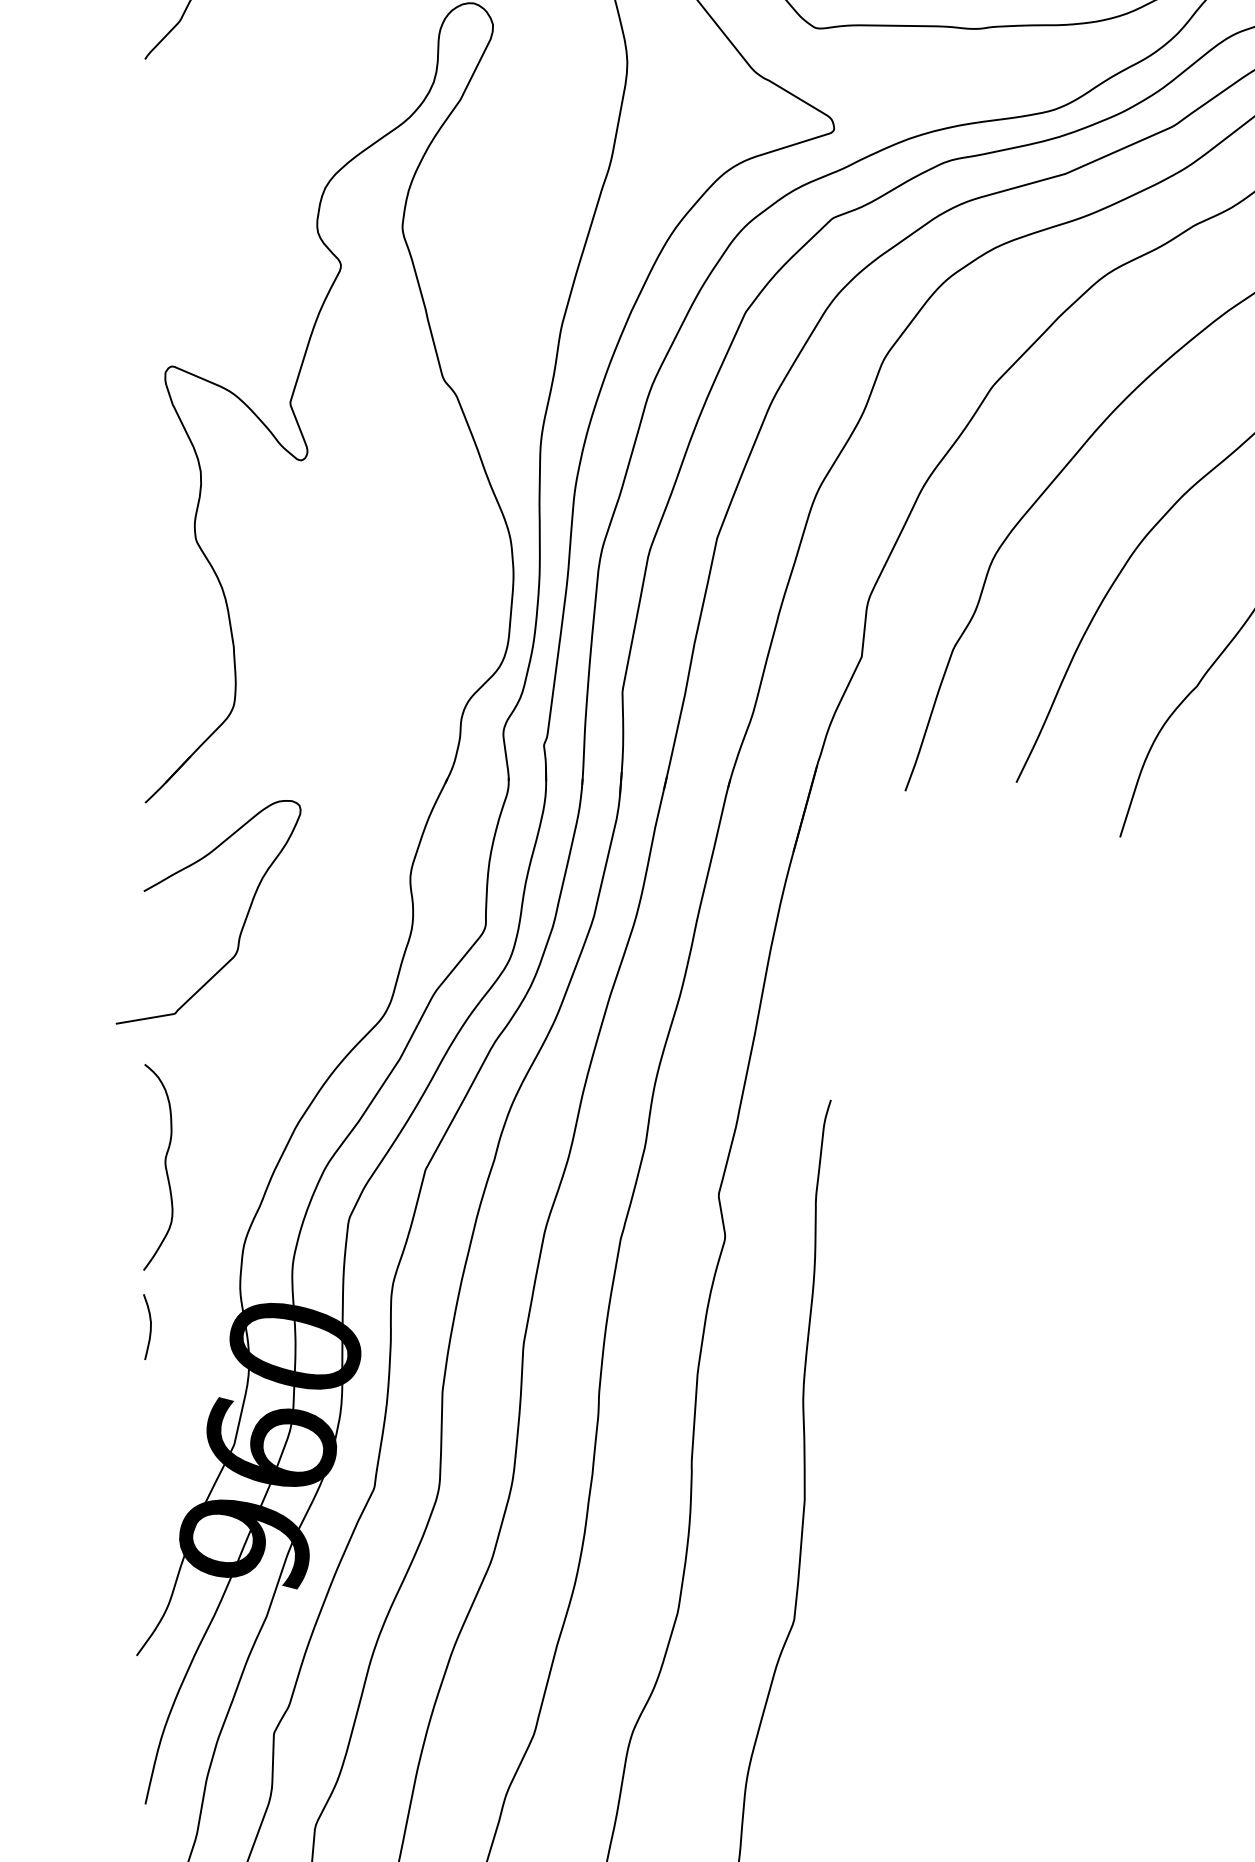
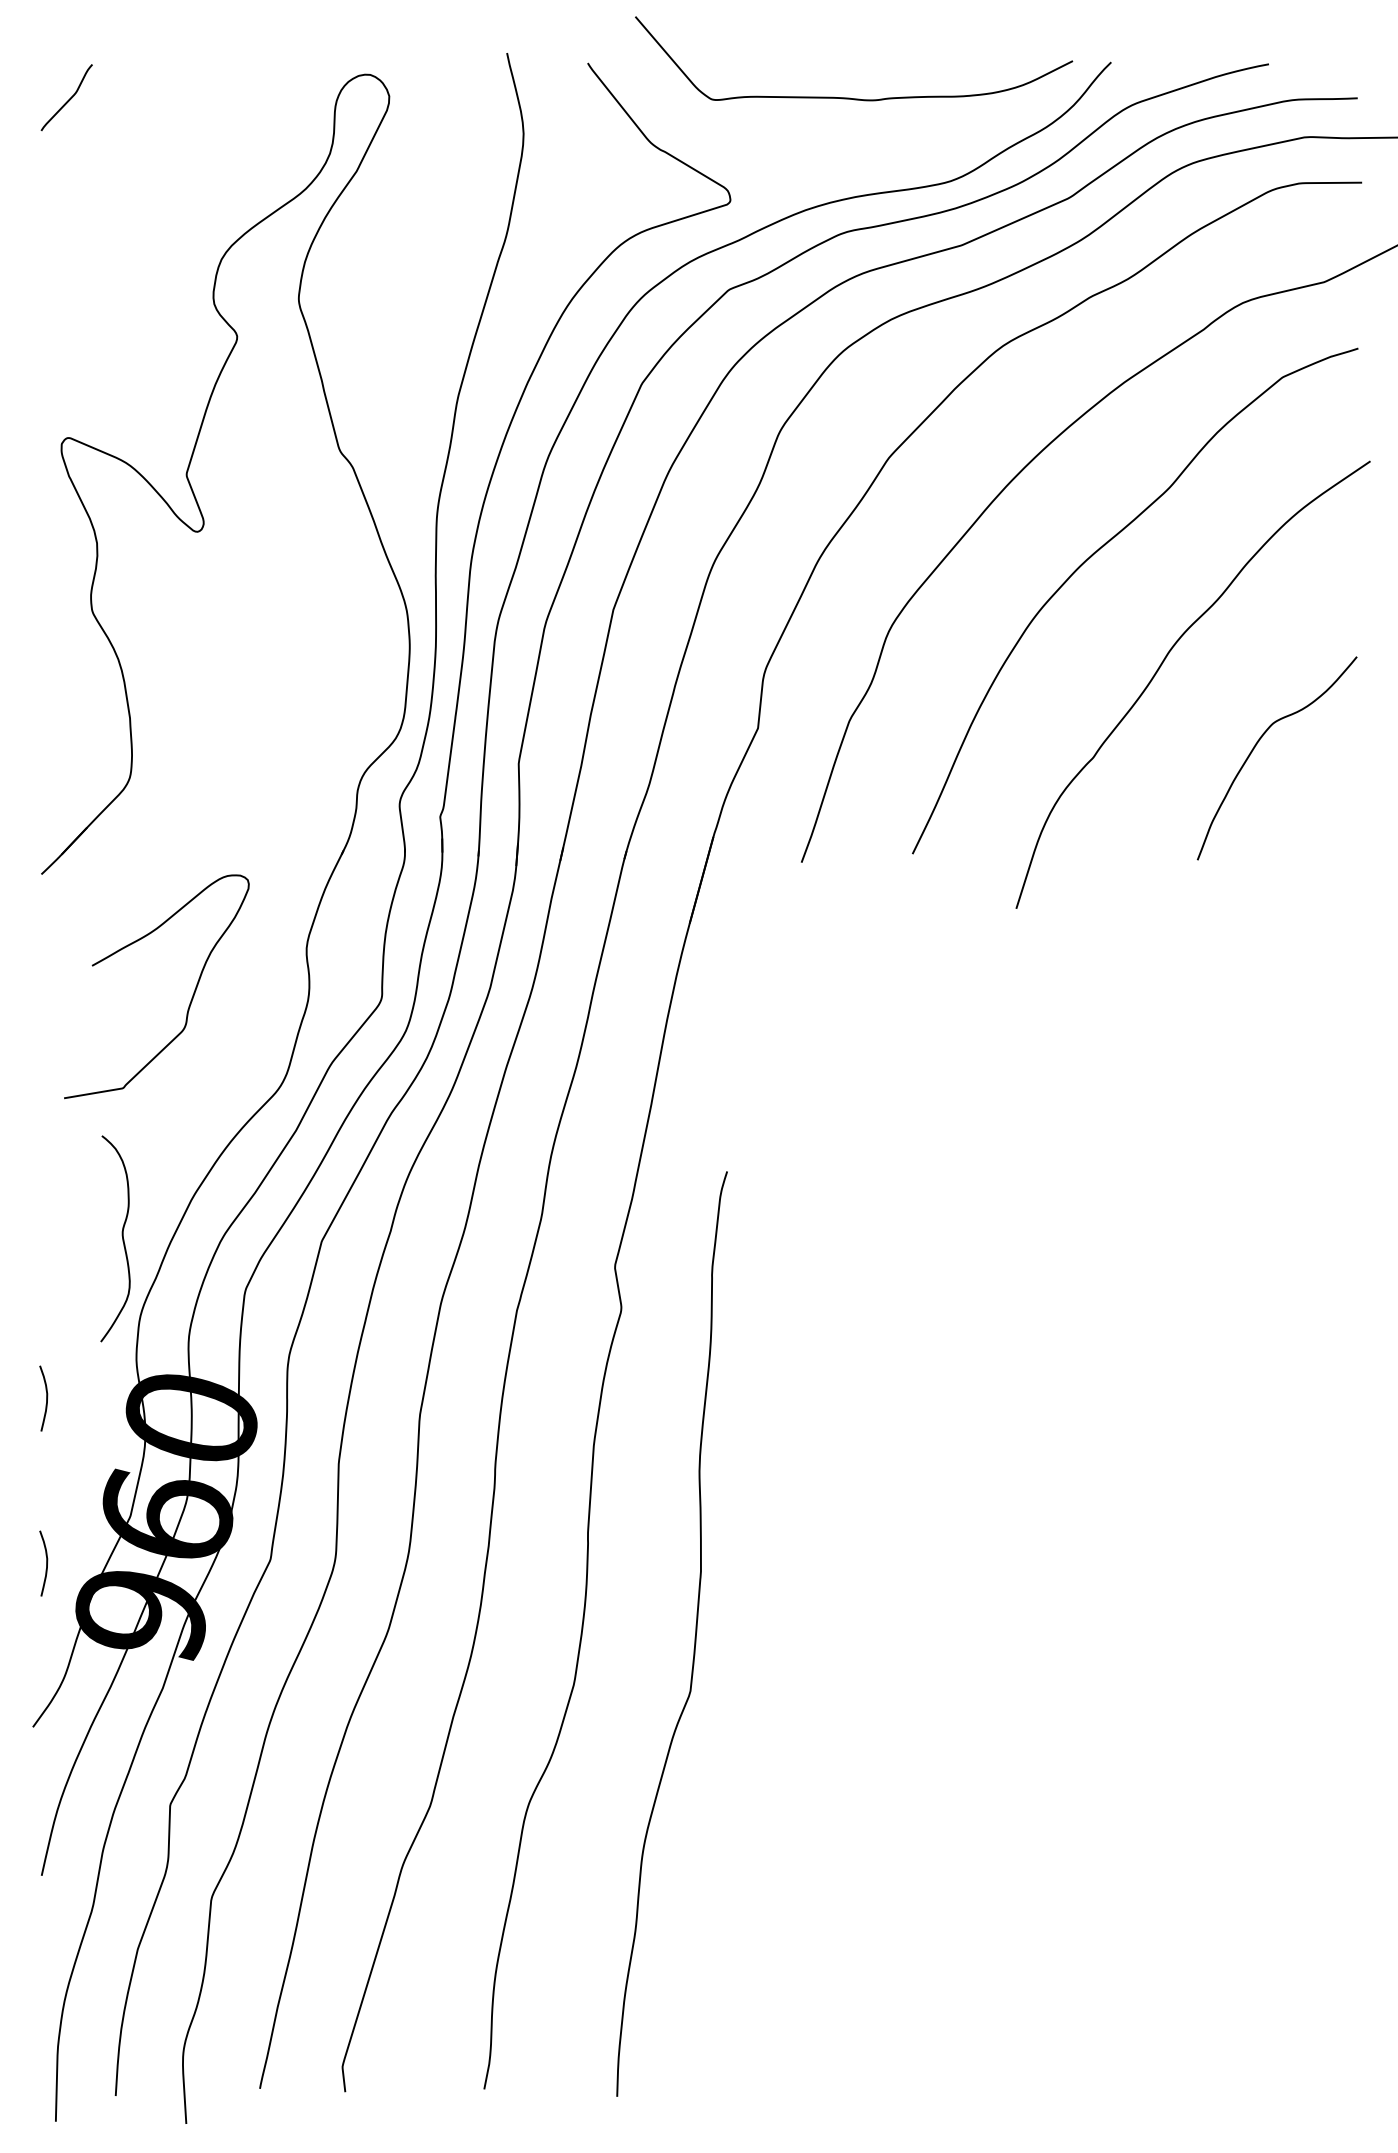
curve: (243, 923) -> (191, 997), moved
curve: (164, 1164) -> (121, 1235), moved
curve: (150, 1492) -> (46, 1563), added

